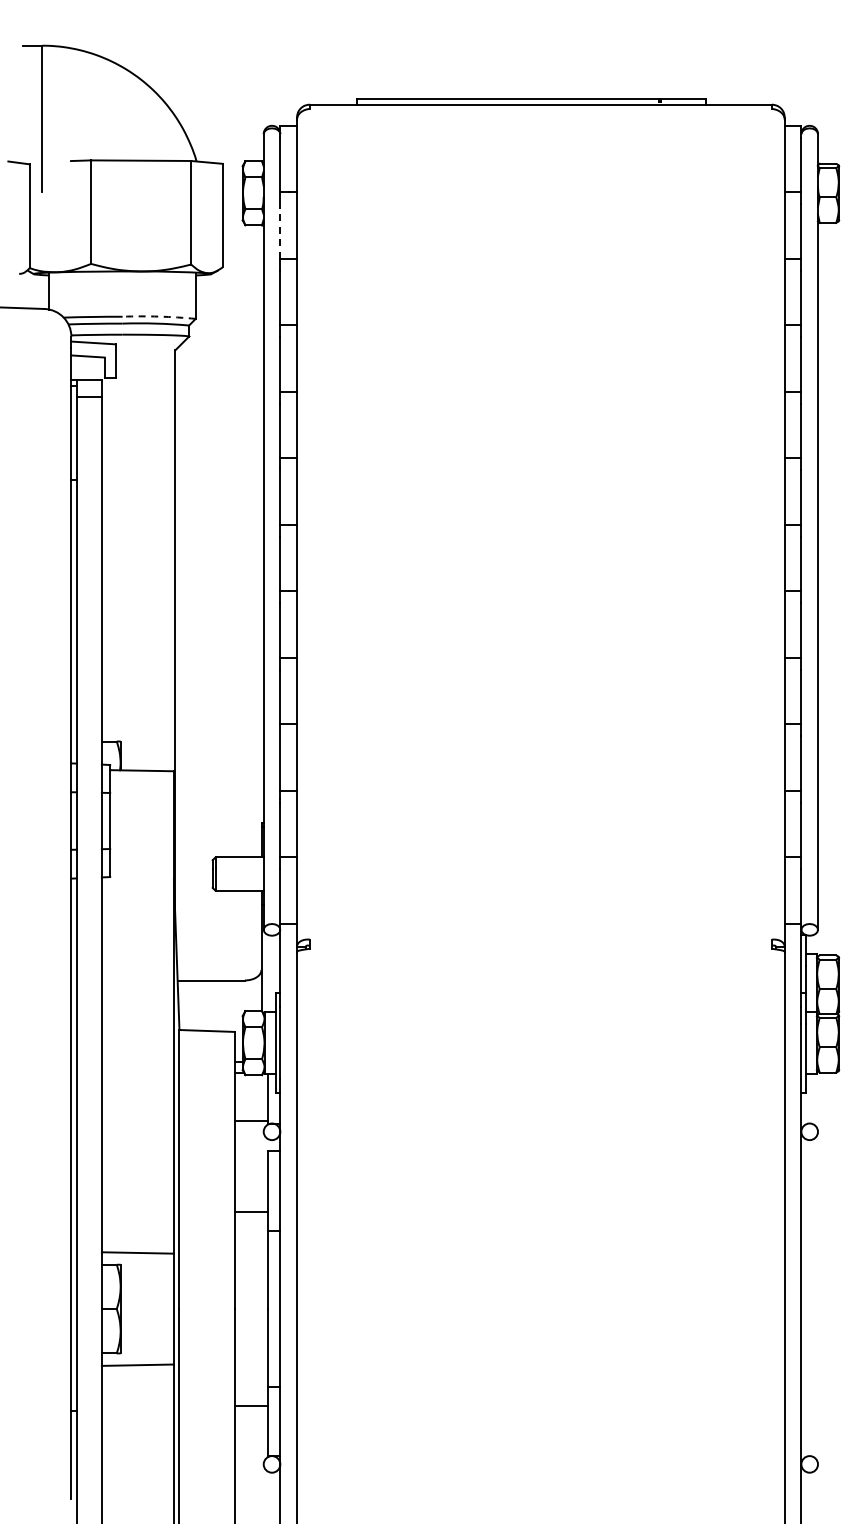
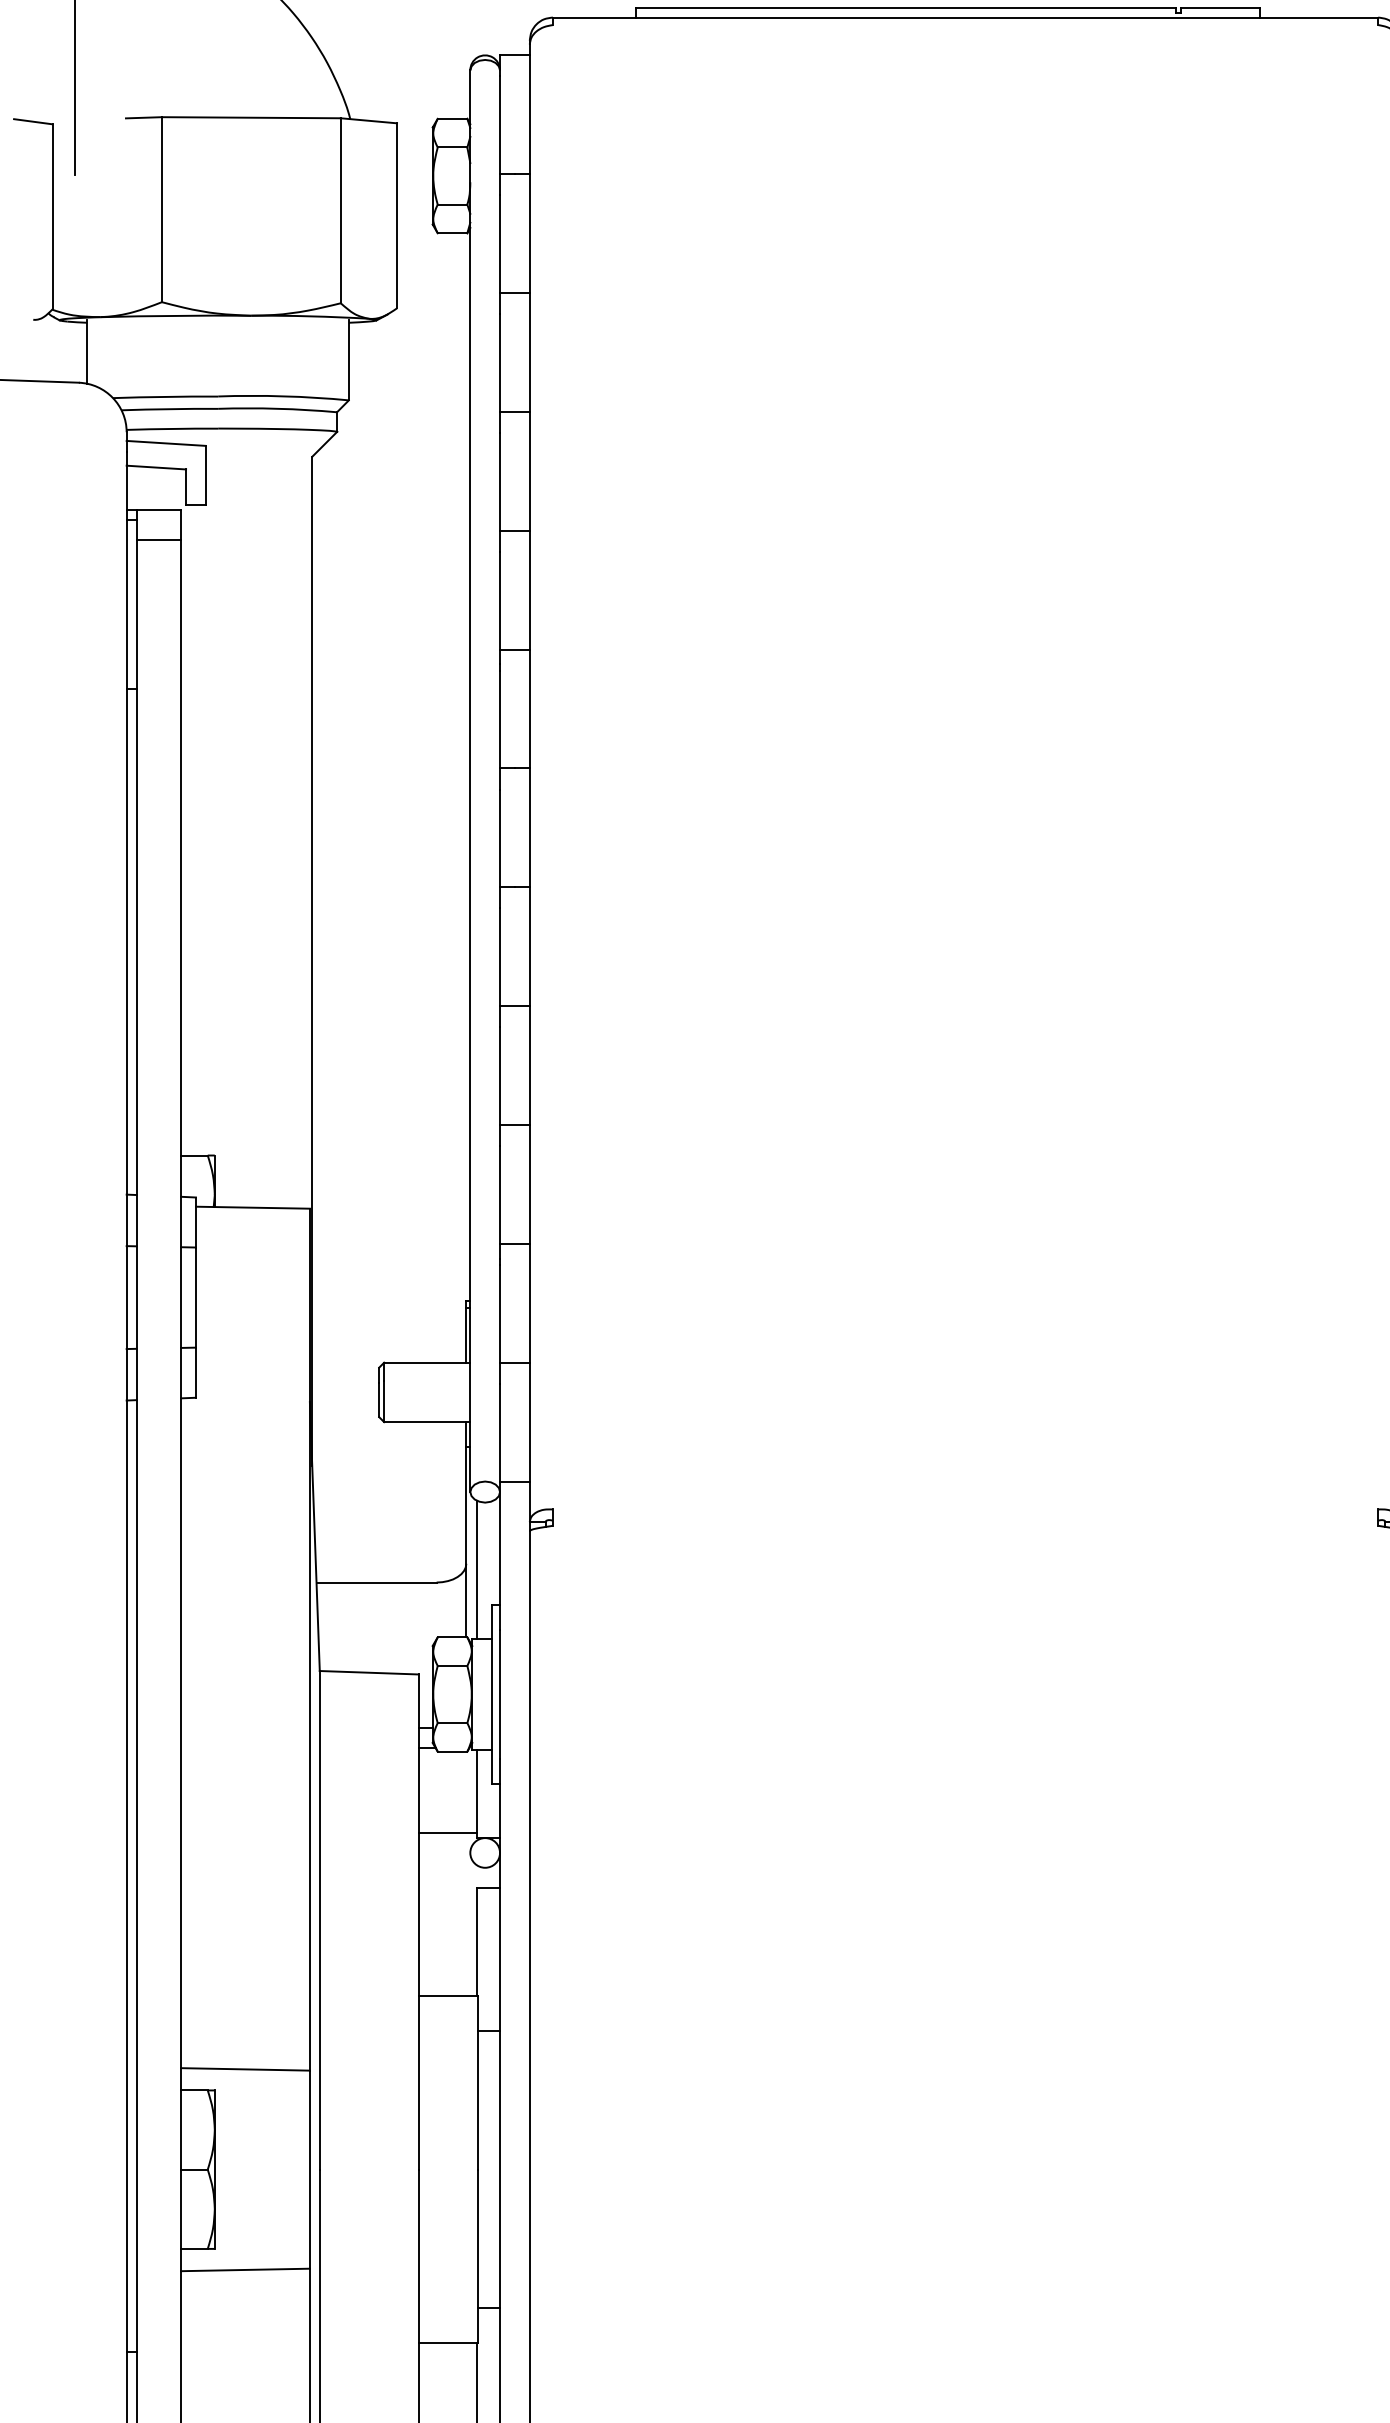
line: (280, 230) -> (500, 242), dashed -> solid
arc: (159, 316) -> (284, 396), dashed -> solid
line: (267, 973) -> (477, 1570), added

